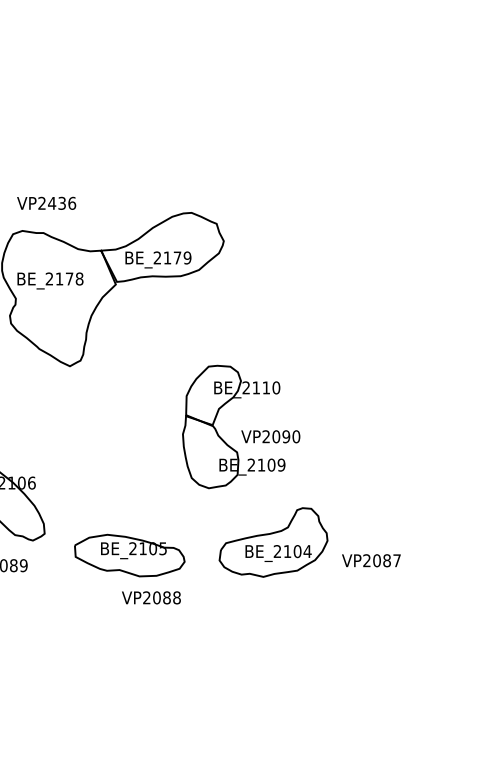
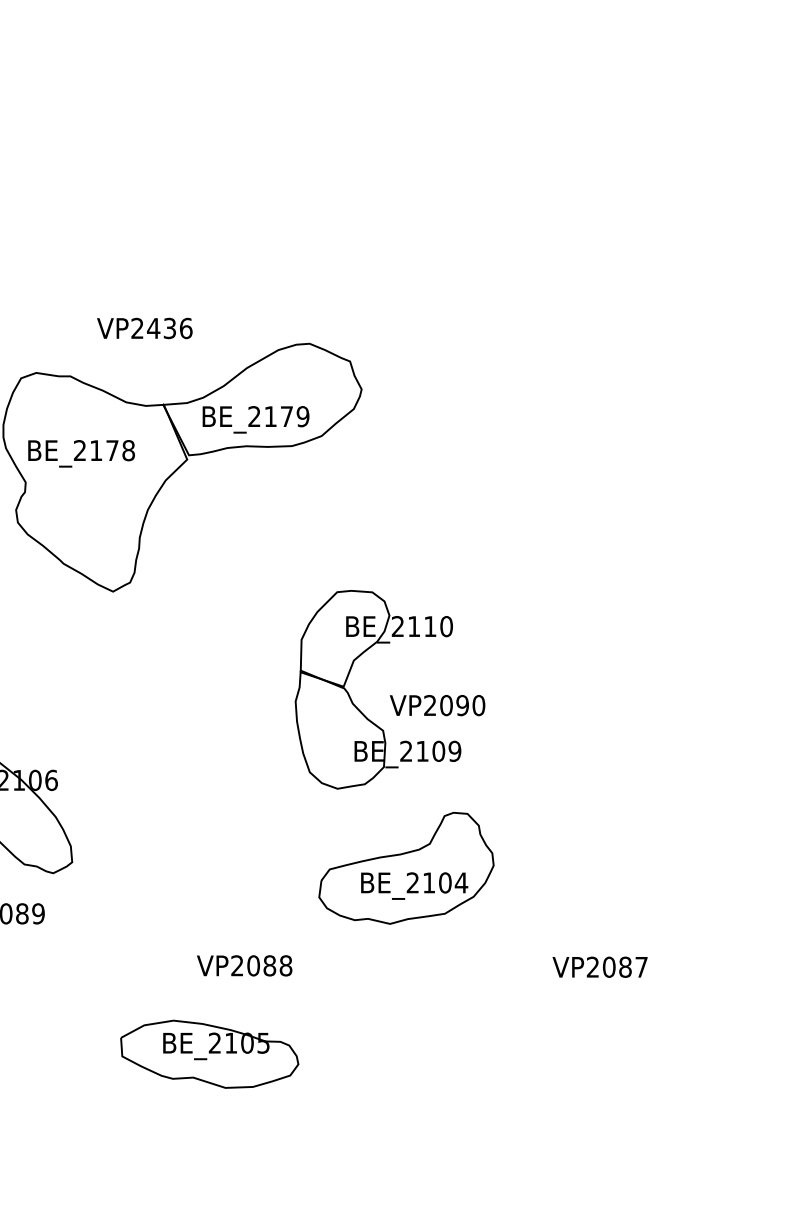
text: (46, 202) -> (144, 327), moved
part: (273, 542) -> (406, 868), moved
part: (129, 555) -> (209, 1054), moved
text: (371, 560) -> (600, 966), moved

